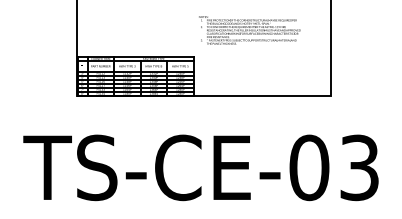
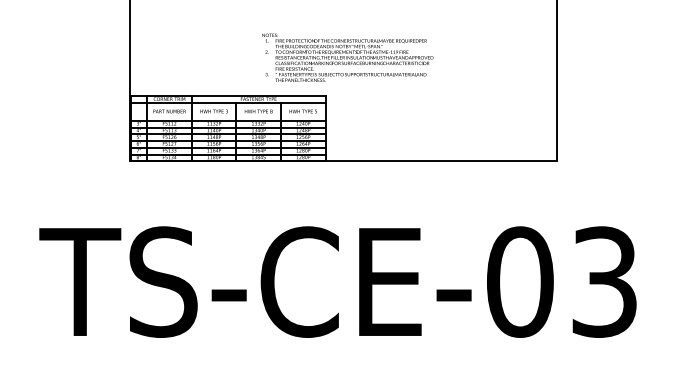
text: (249, 30) -> (347, 57), moved

